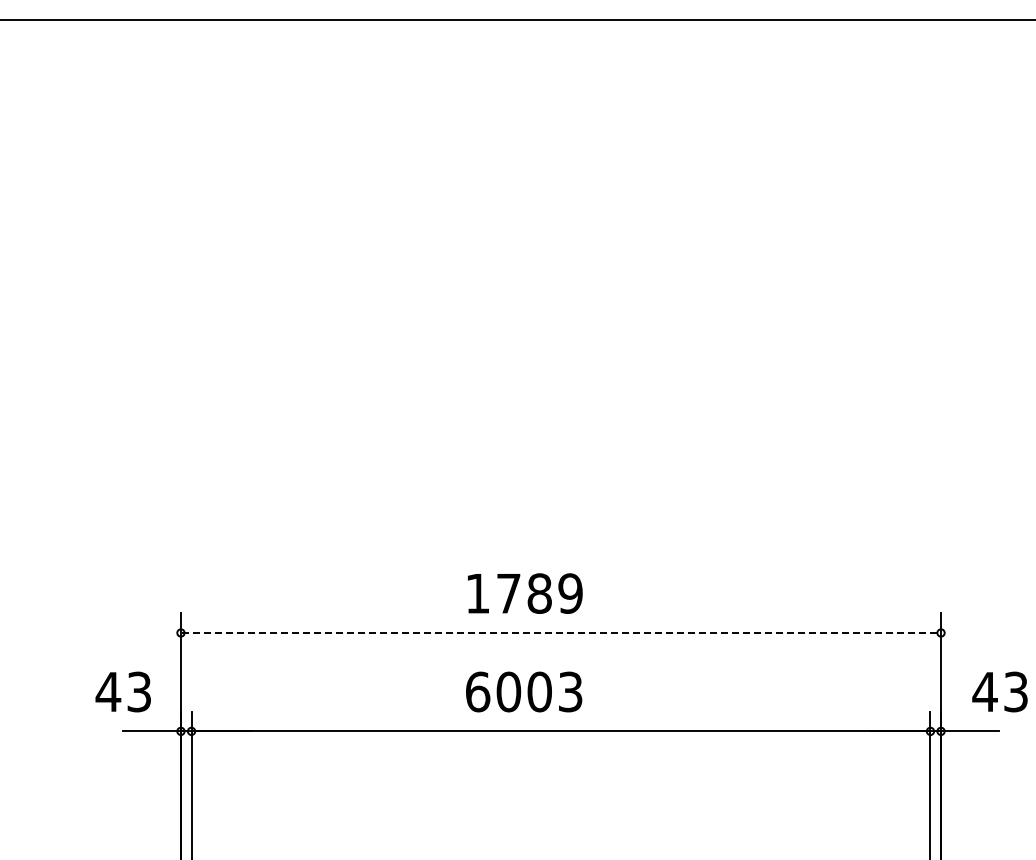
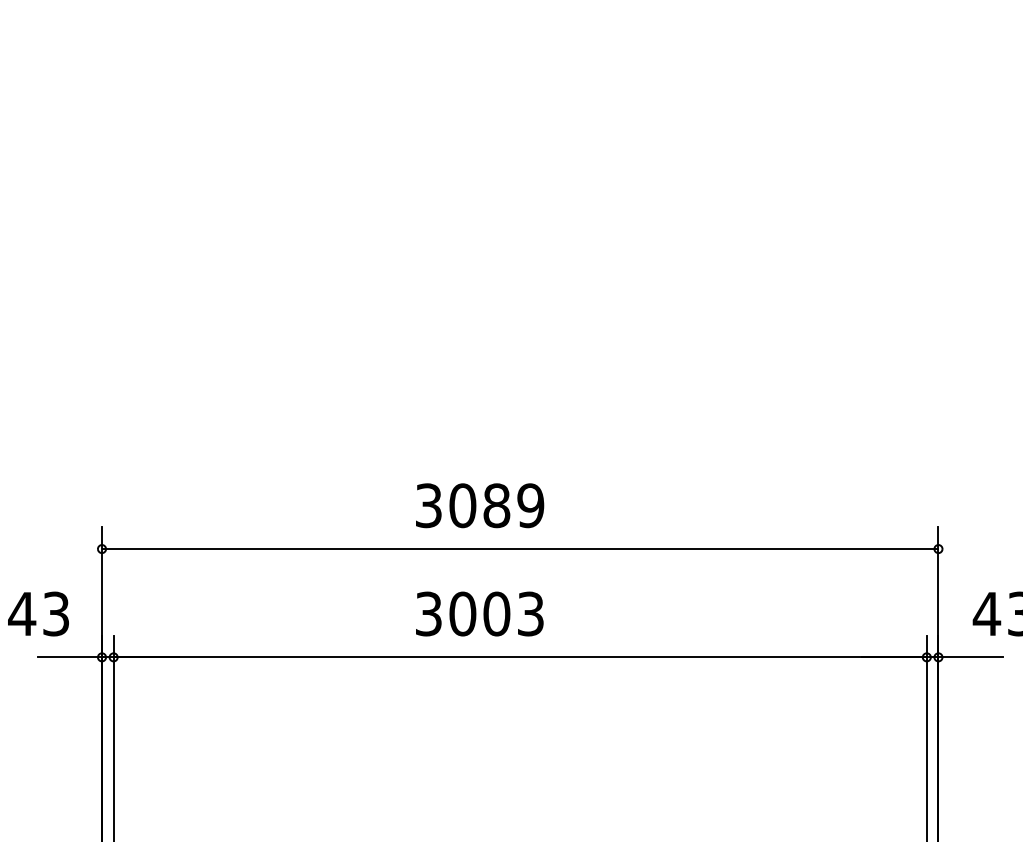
text: (493, 593) -> (445, 505), 1789 -> 3089
line: (561, 632) -> (520, 548), dashed -> solid
text: (478, 691) -> (429, 613), 6003 -> 3003

